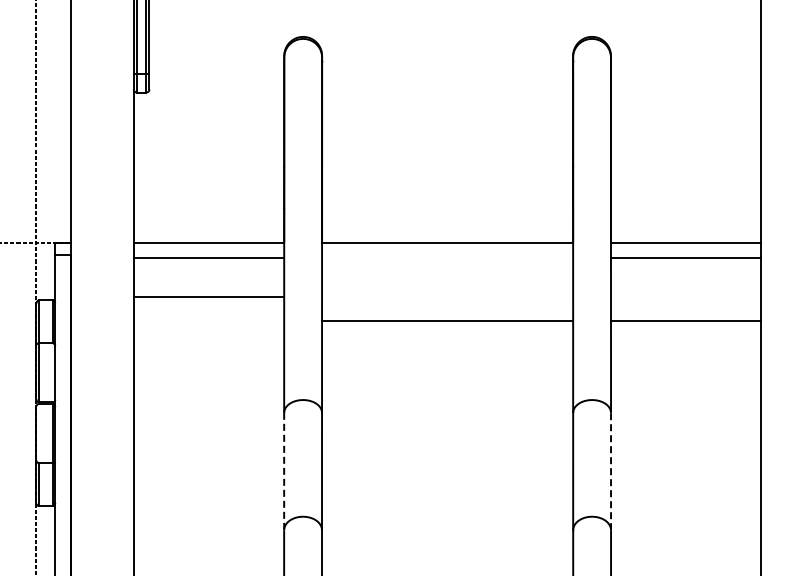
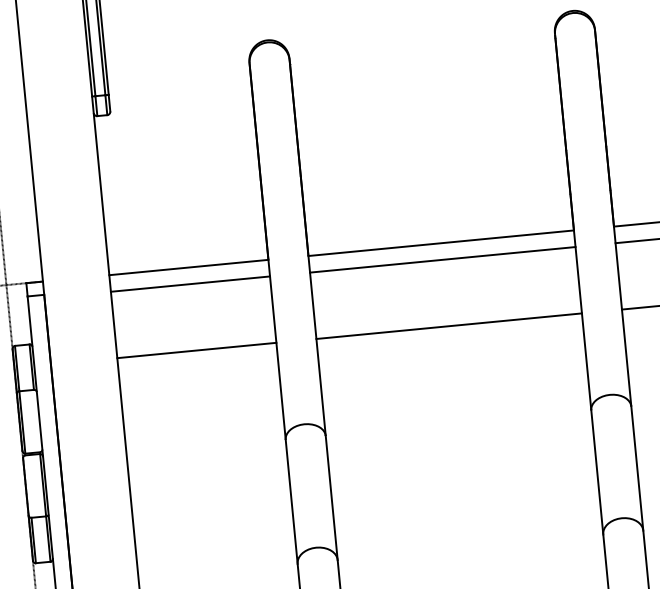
line: (447, 258) -> (442, 259), added
line: (208, 297) -> (196, 350), moved
line: (284, 471) -> (292, 501), dashed -> solid
line: (611, 471) -> (637, 468), dashed -> solid

